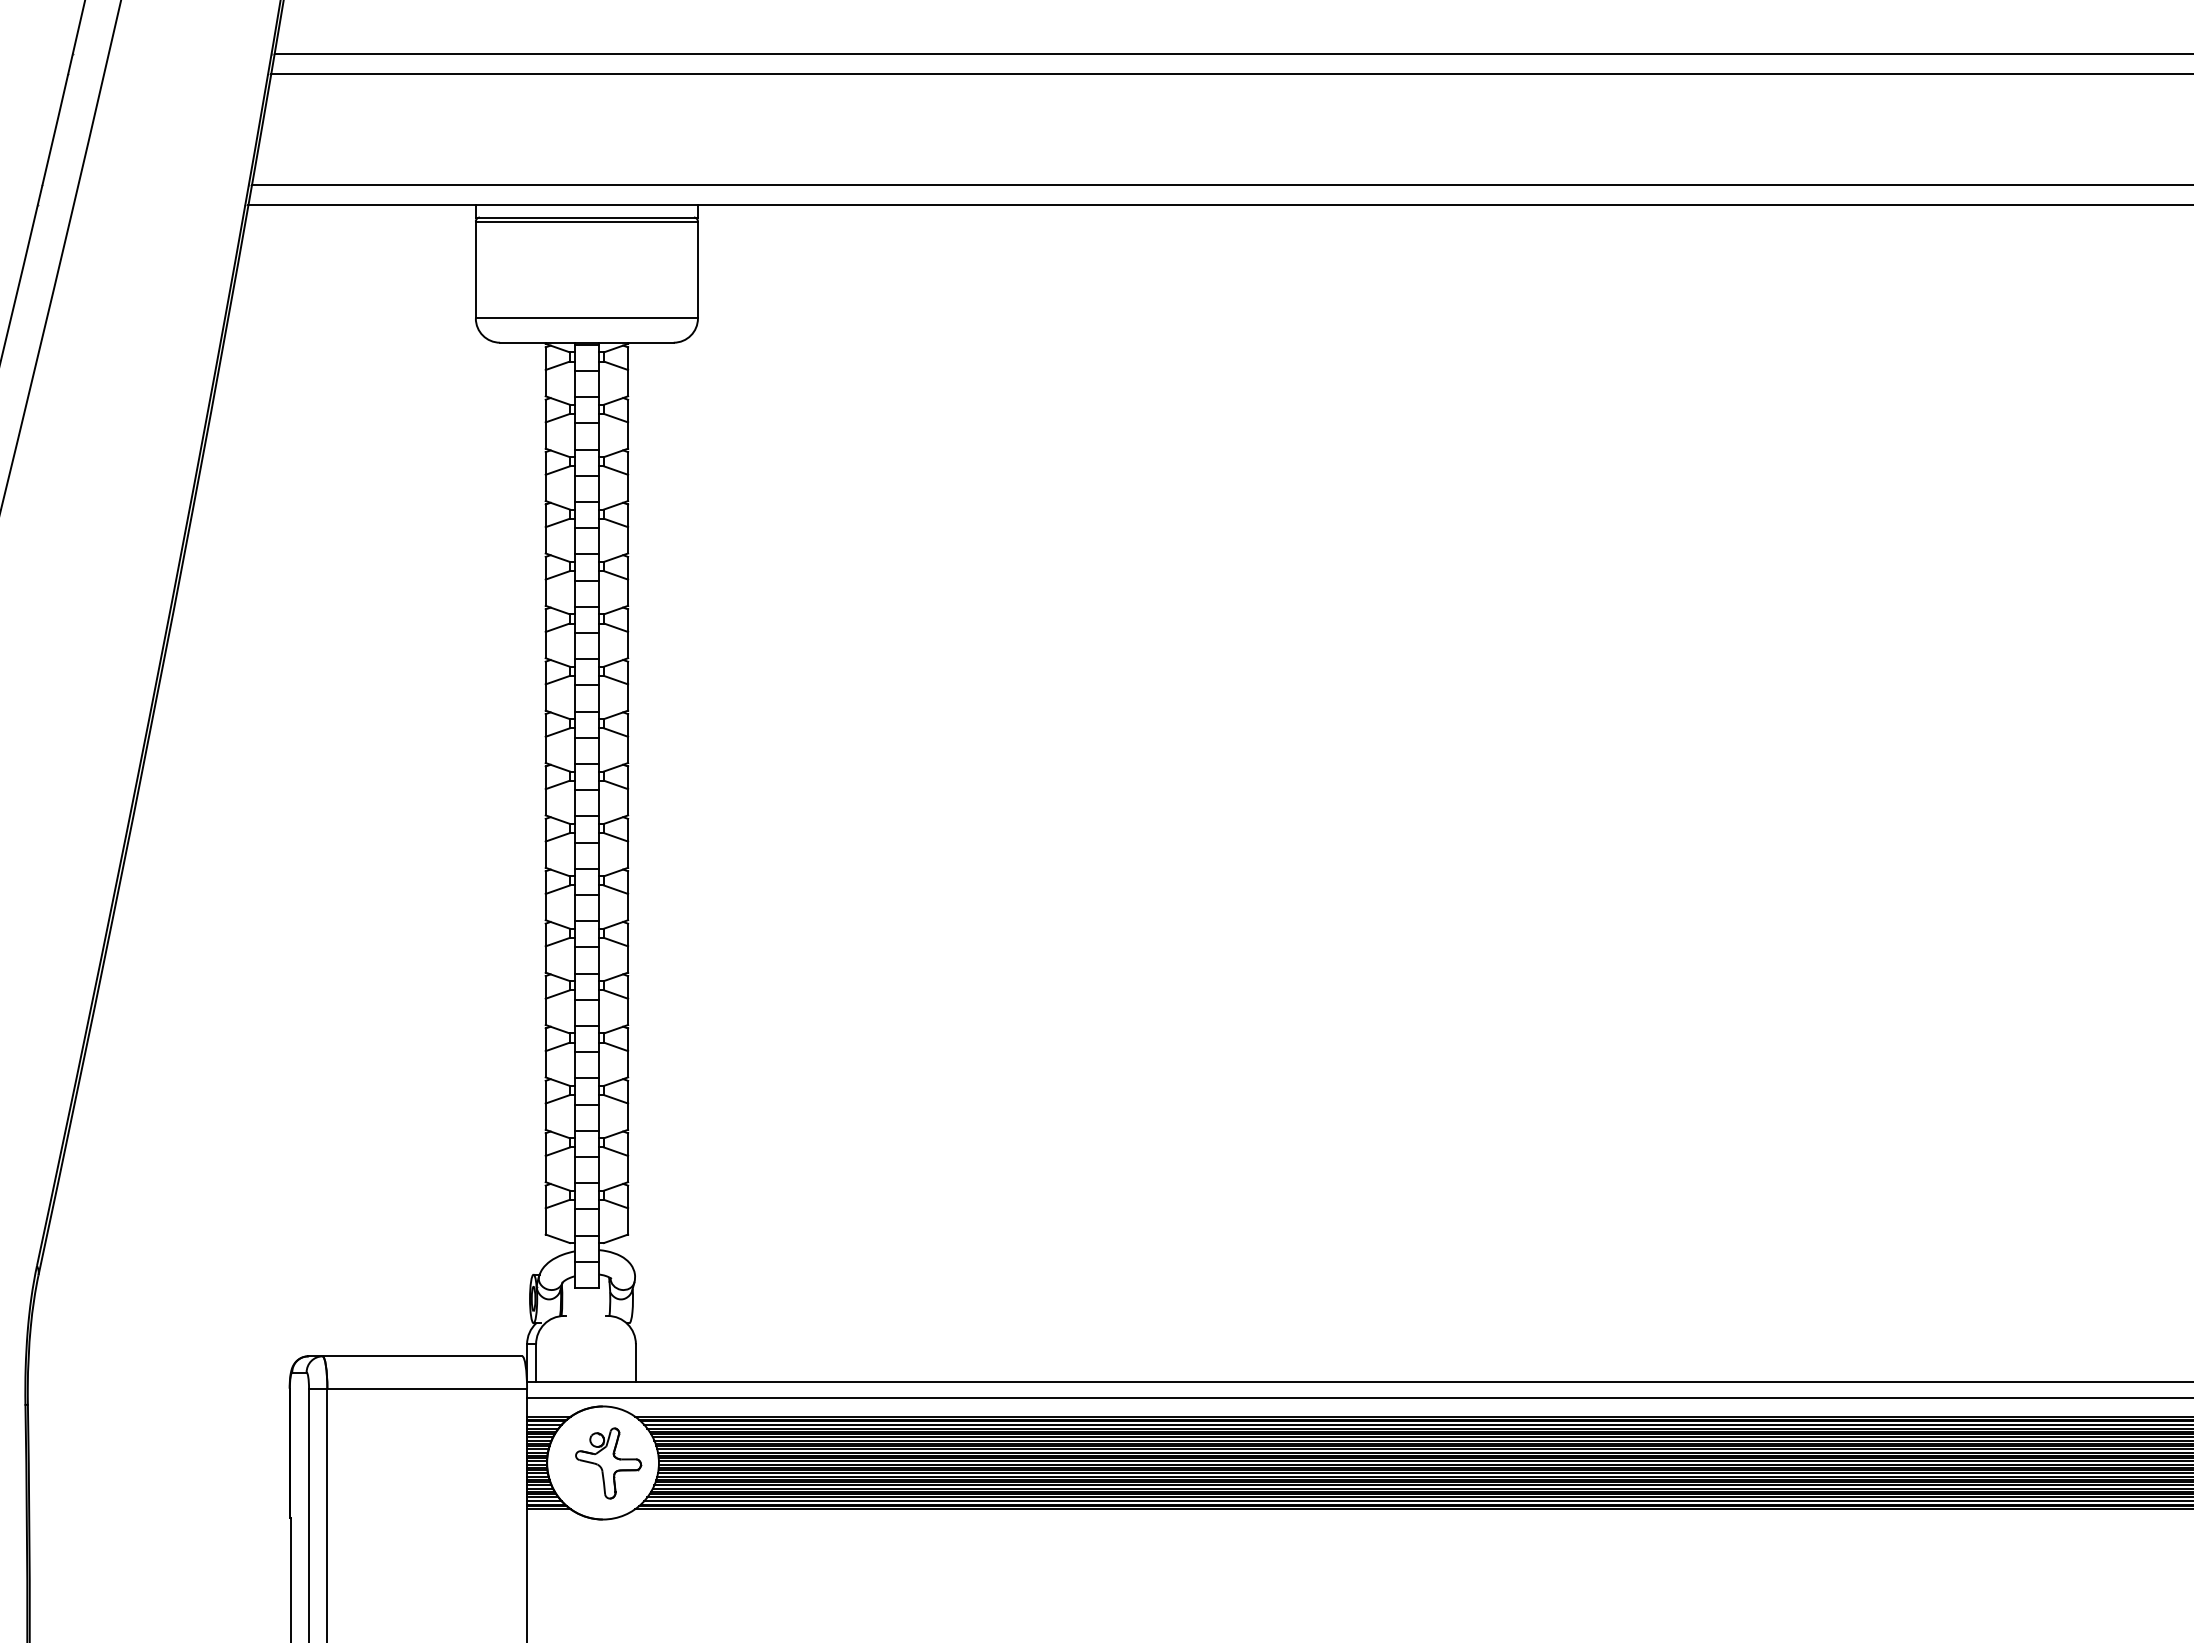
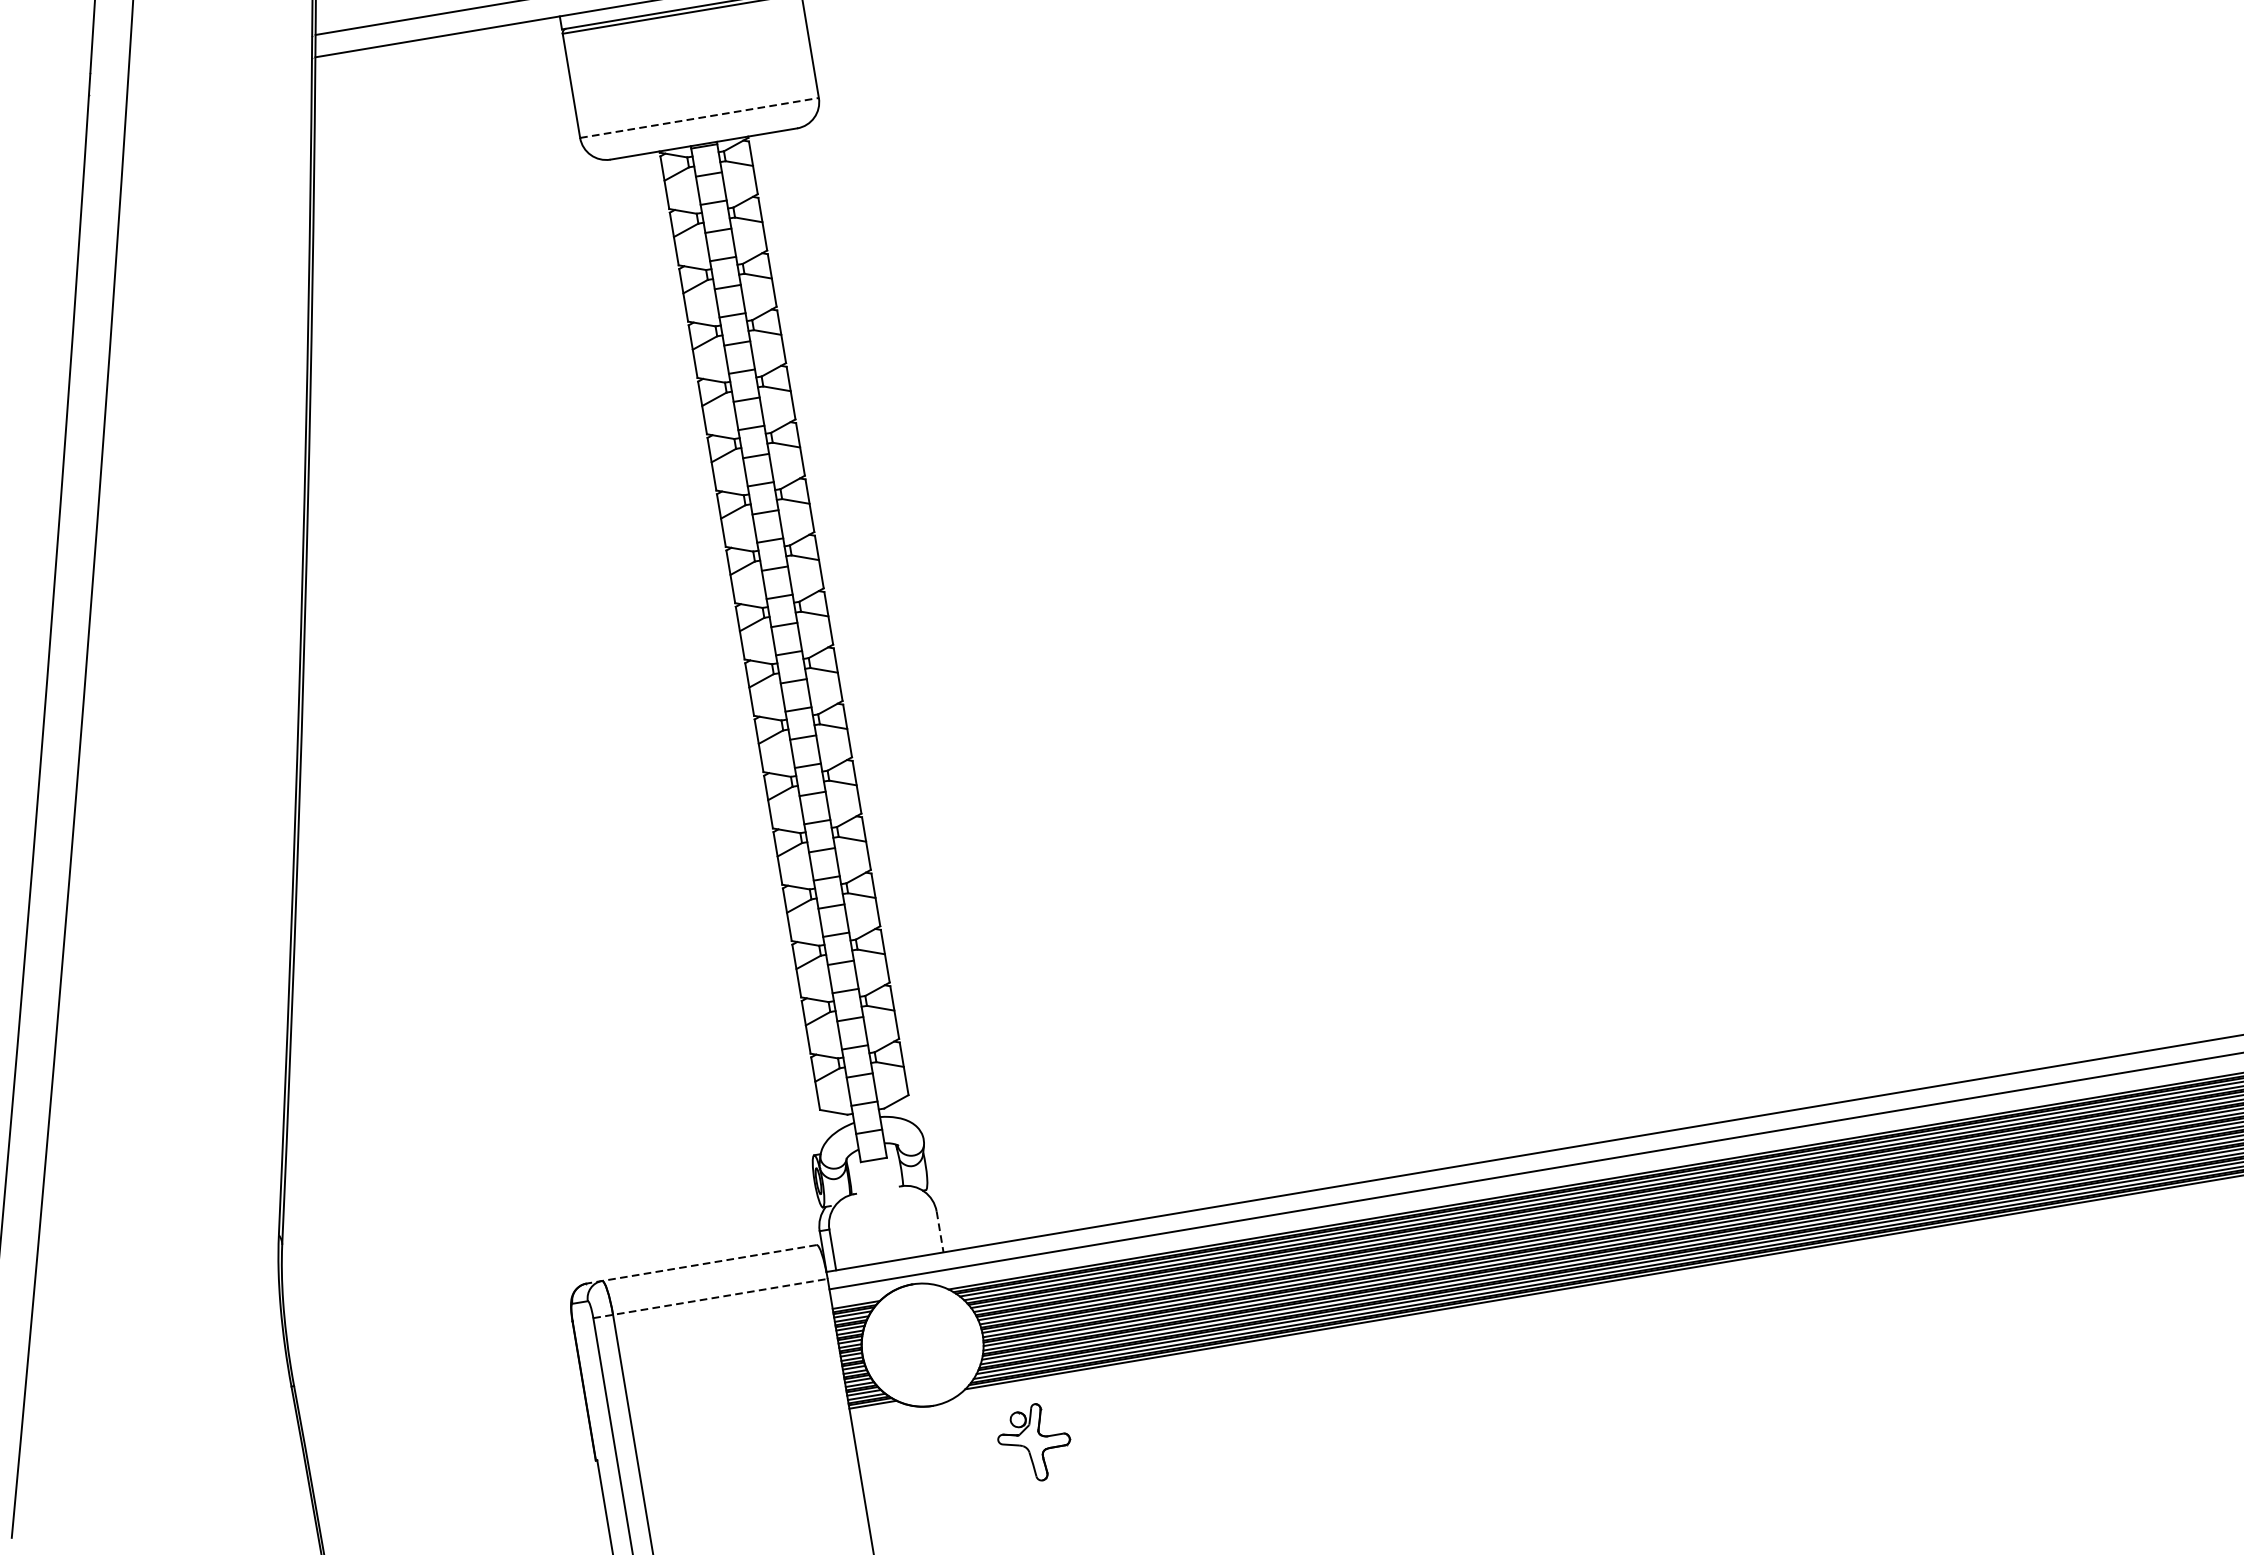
line: (587, 318) -> (700, 117), solid -> dashed
line: (414, 1356) -> (700, 1264), solid -> dashed
line: (635, 1363) -> (939, 1232), solid -> dashed
line: (418, 1388) -> (710, 1298), solid -> dashed
part: (608, 1463) -> (1034, 1442), moved

